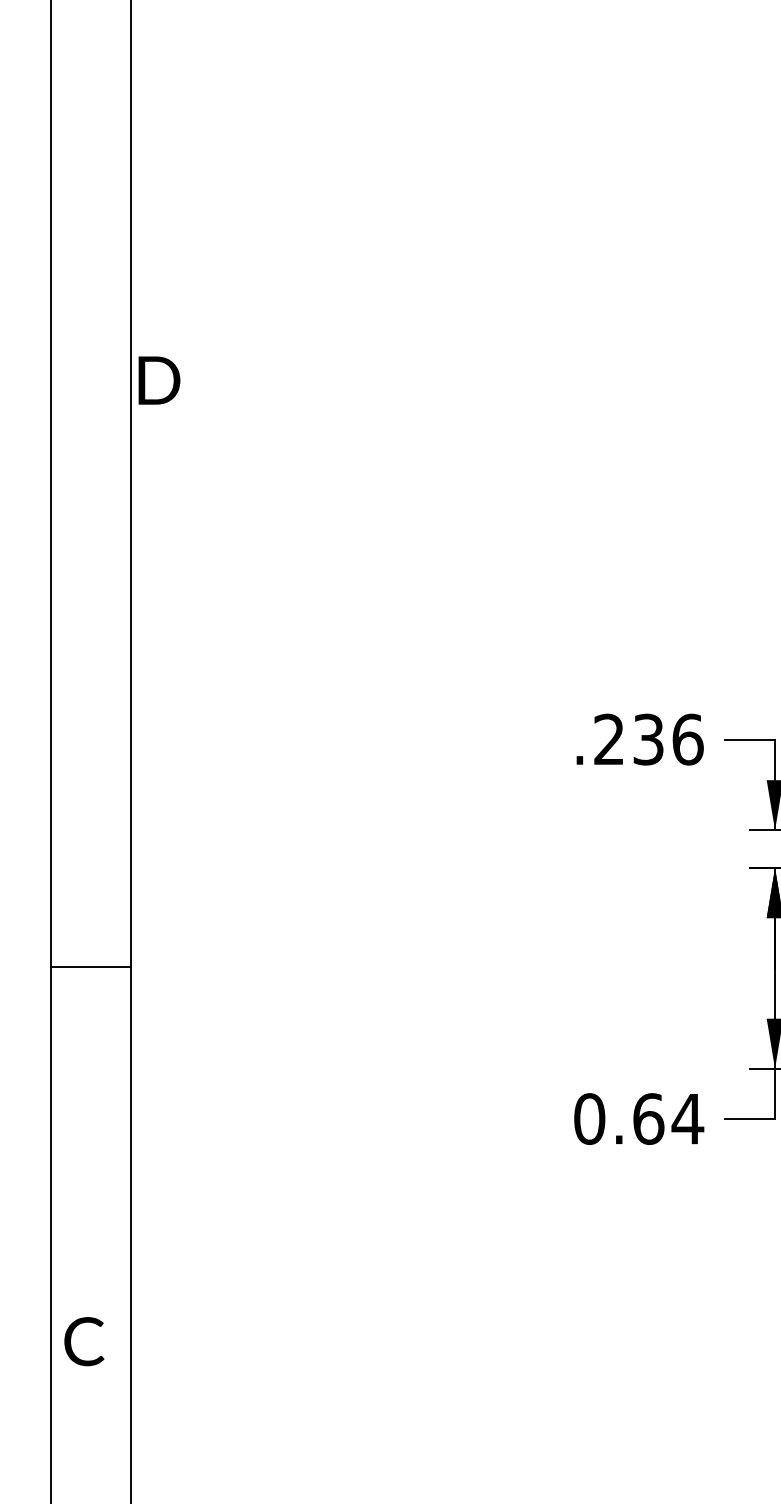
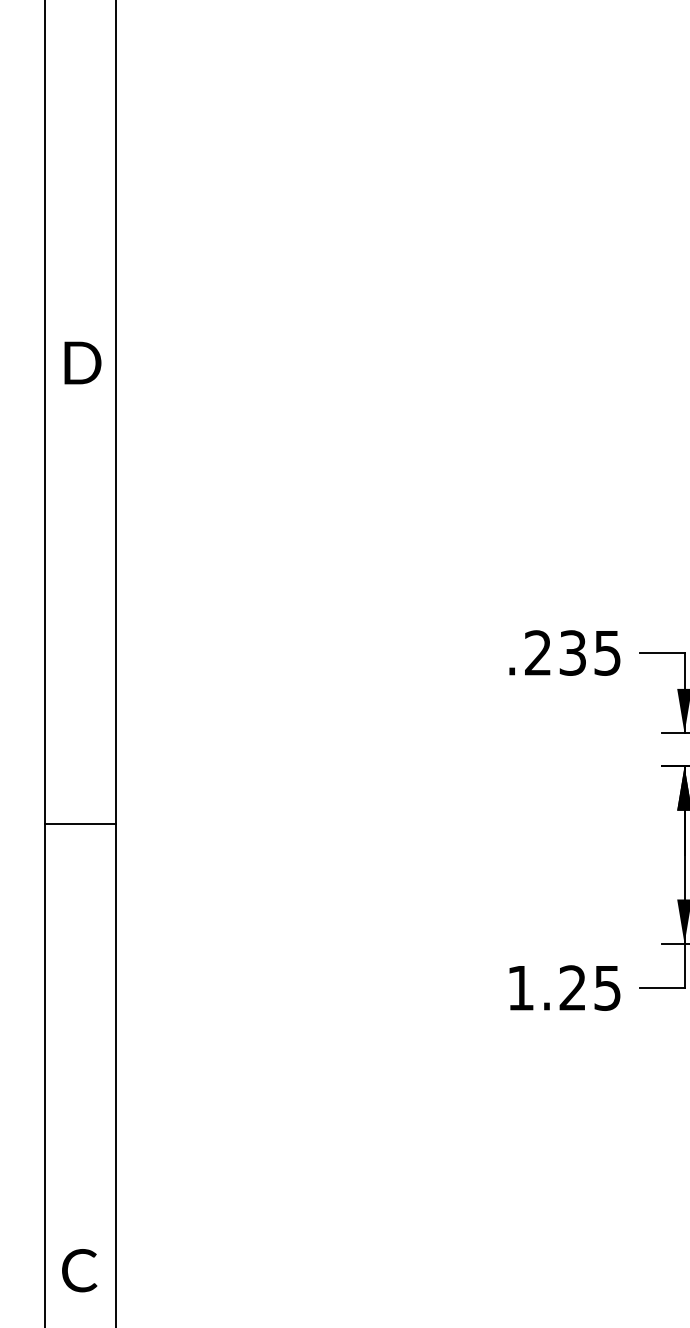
text: (158, 379) -> (82, 362), moved
text: (687, 738) -> (607, 652), .236 -> .235
line: (89, 966) -> (79, 823), moved
text: (639, 1118) -> (564, 987), 0.64 -> 1.25
text: (84, 1341) -> (79, 1270), moved

